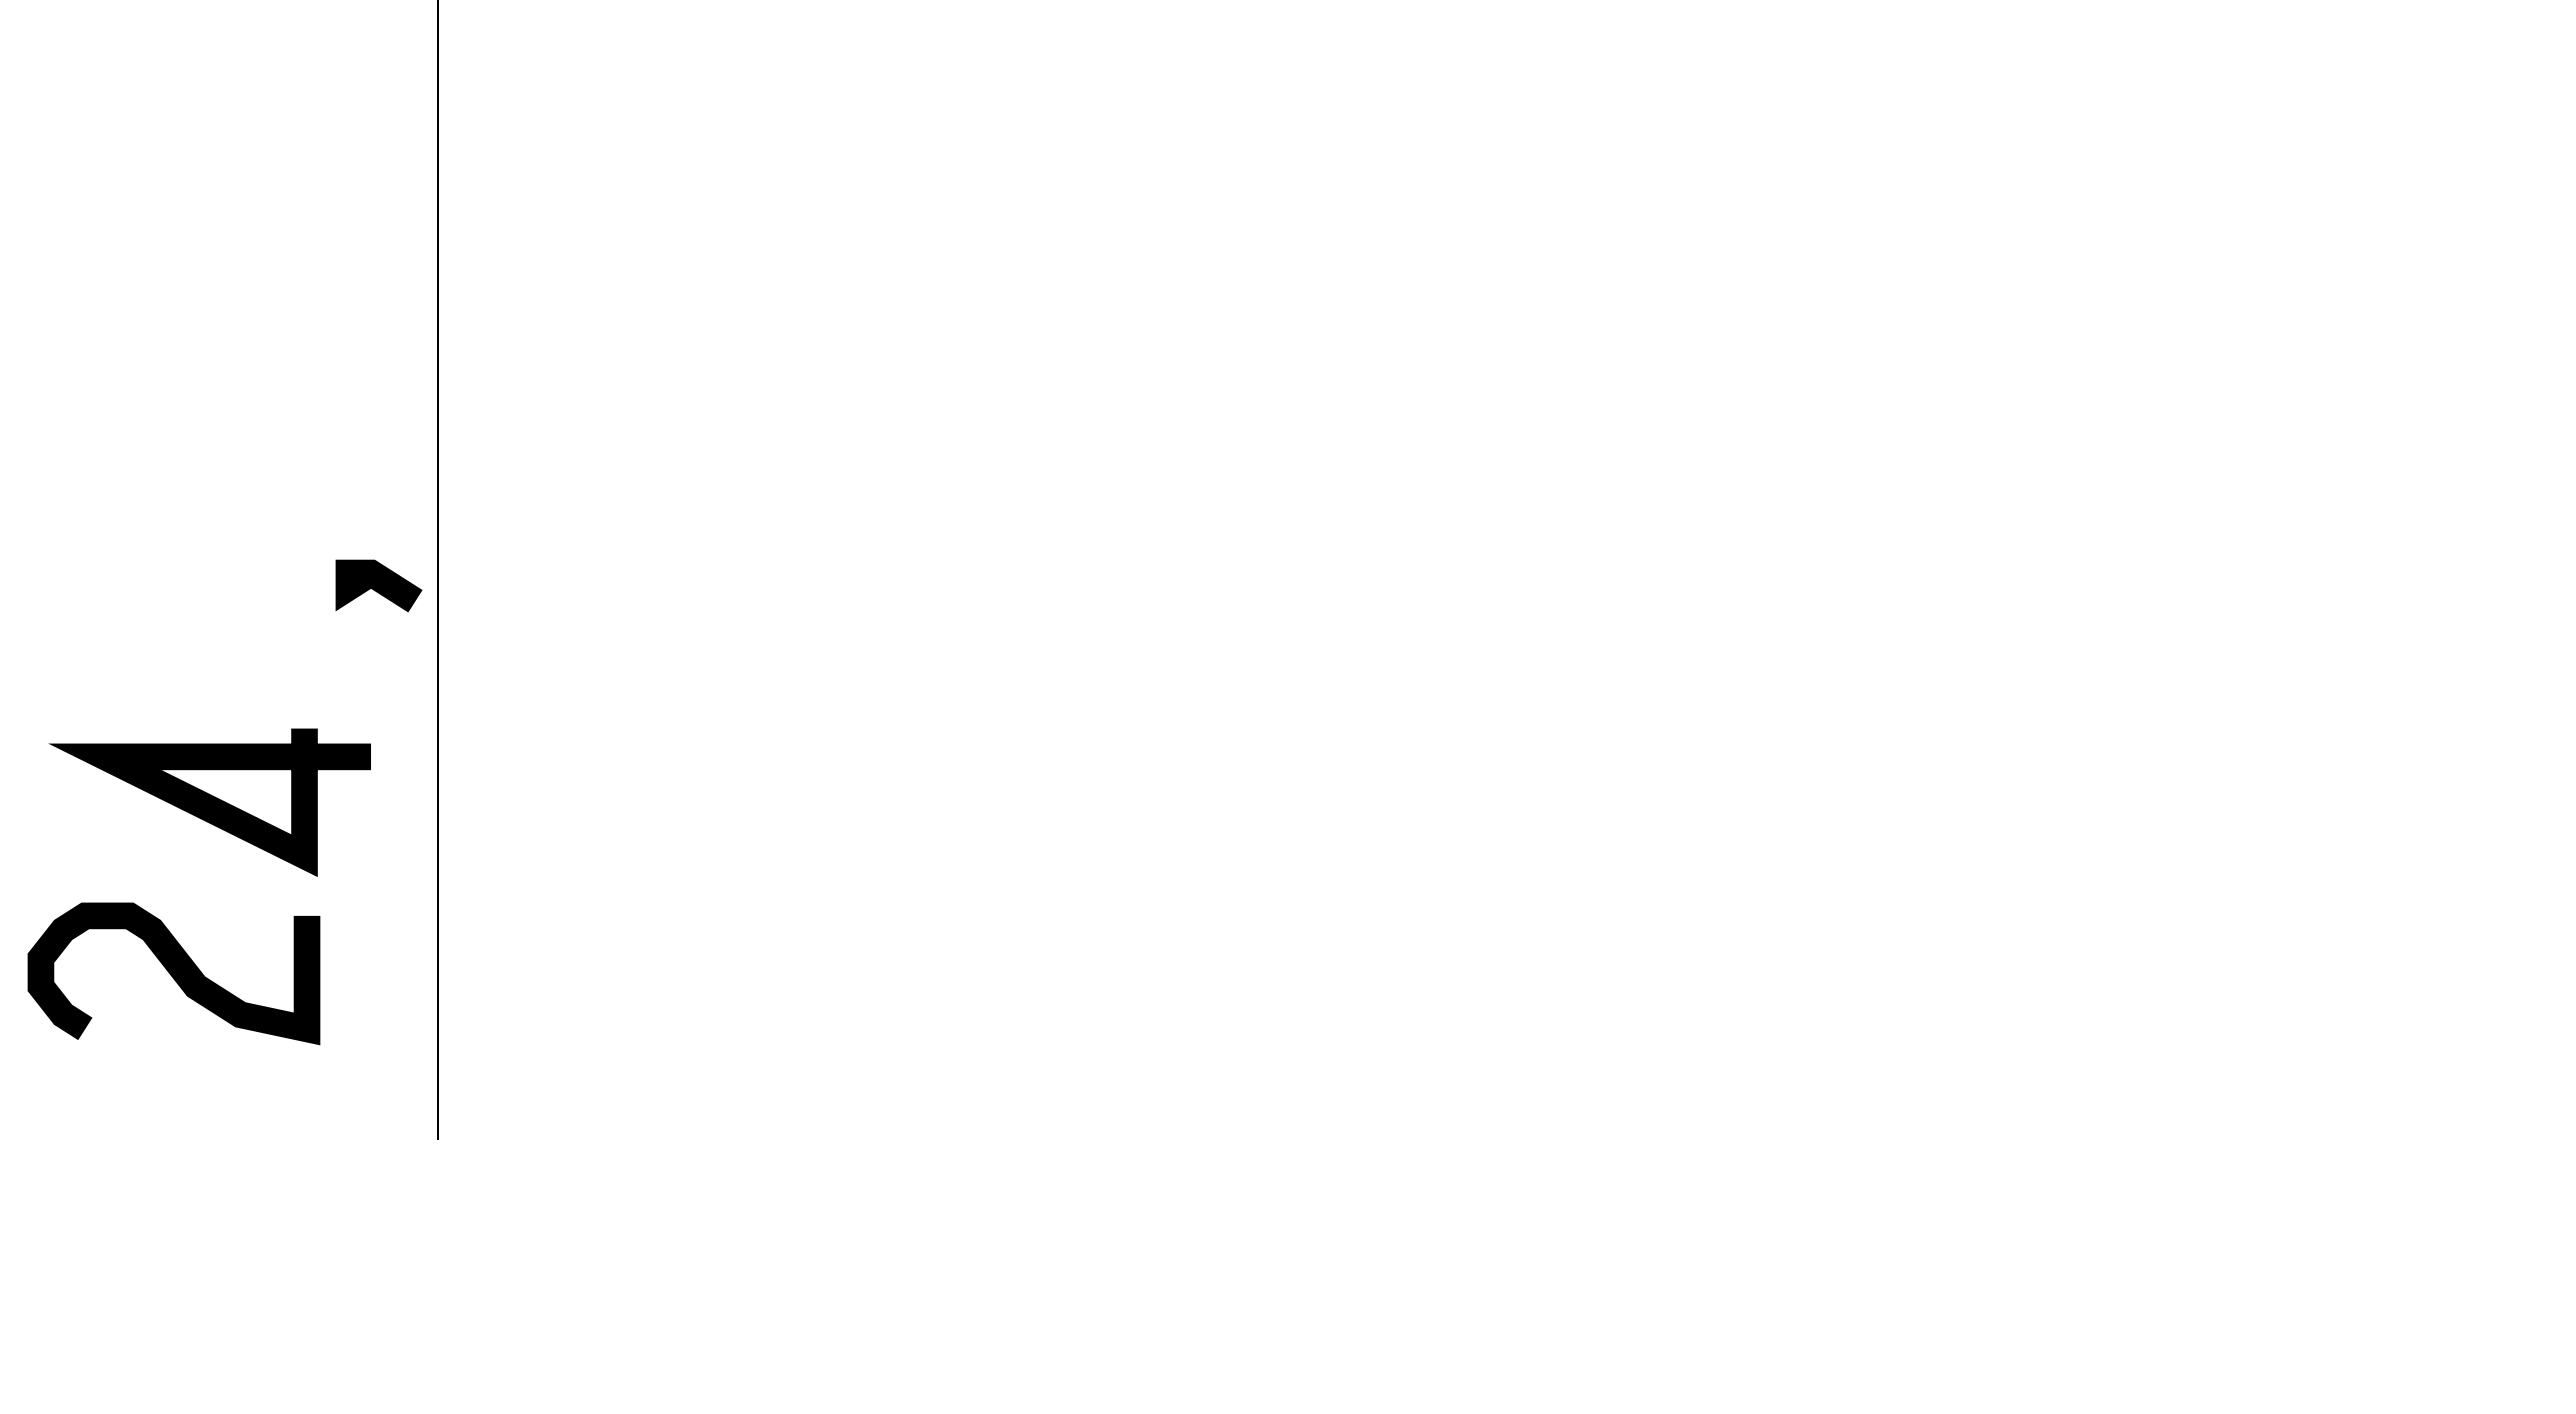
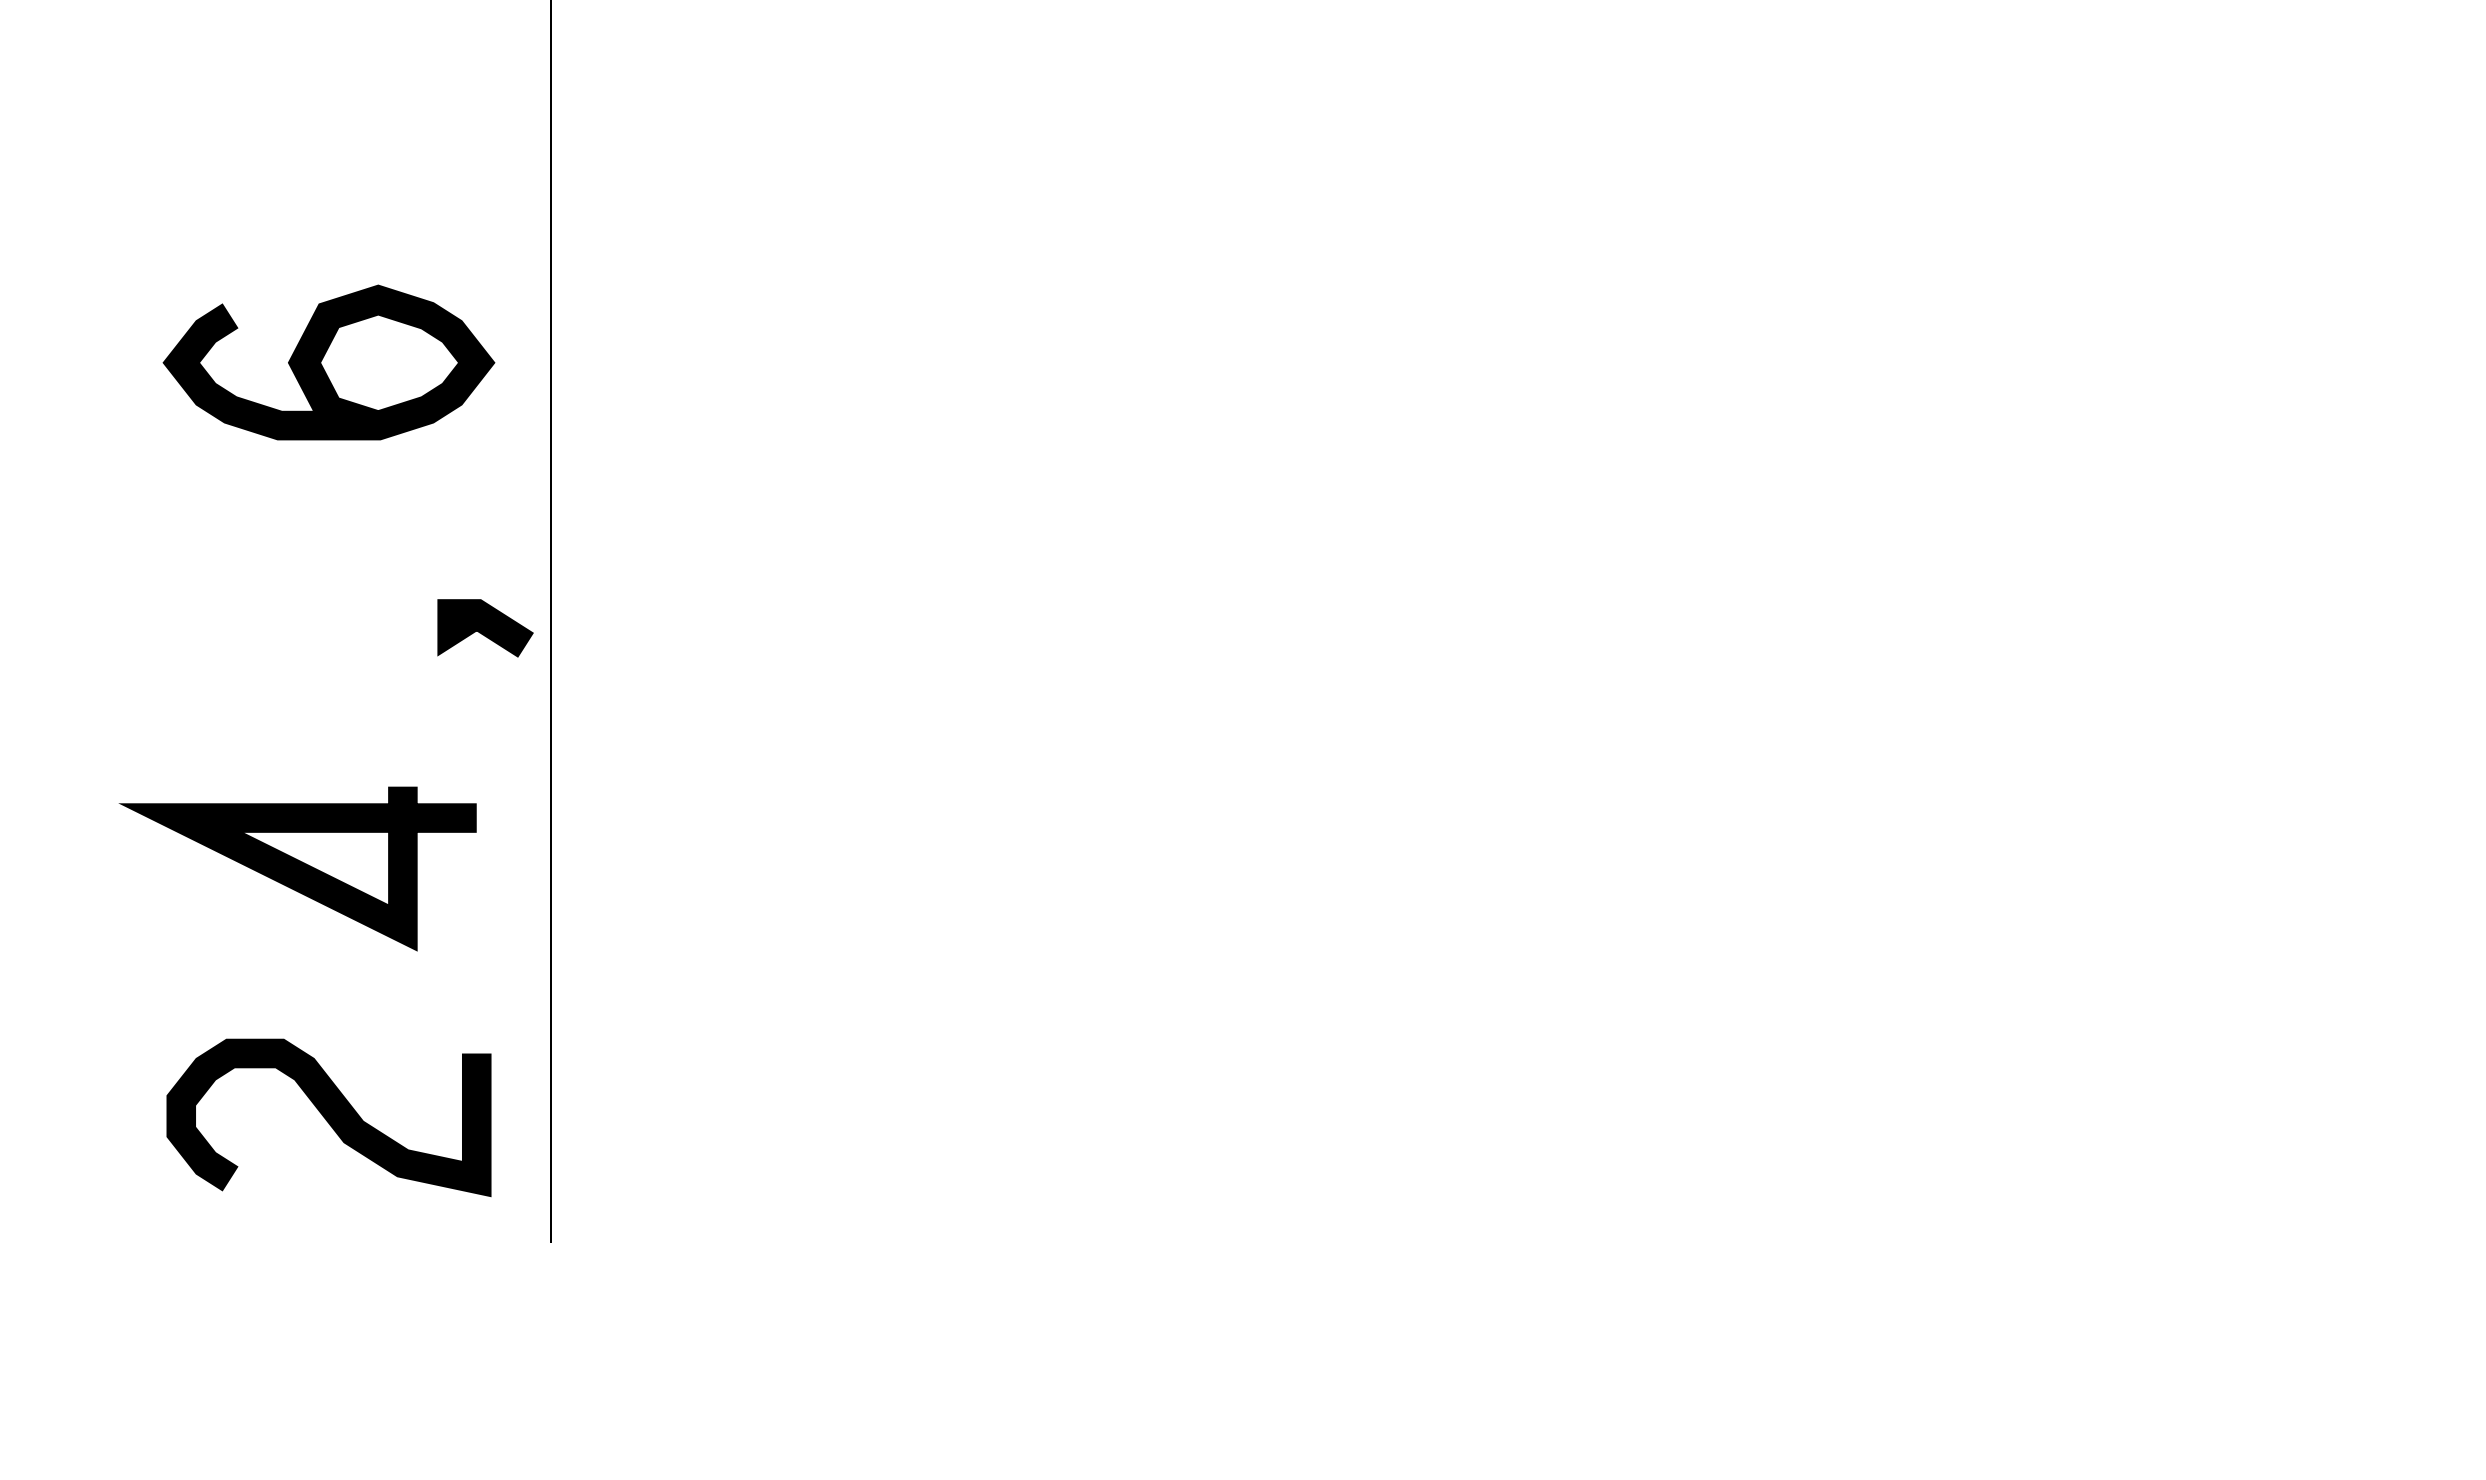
curve: (232, 344) -> (322, 360), added
curve: (173, 973) -> (328, 1117), moved

